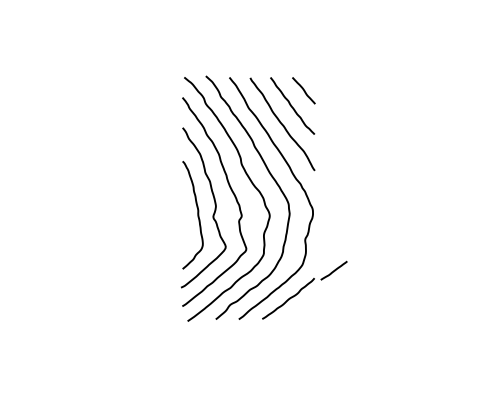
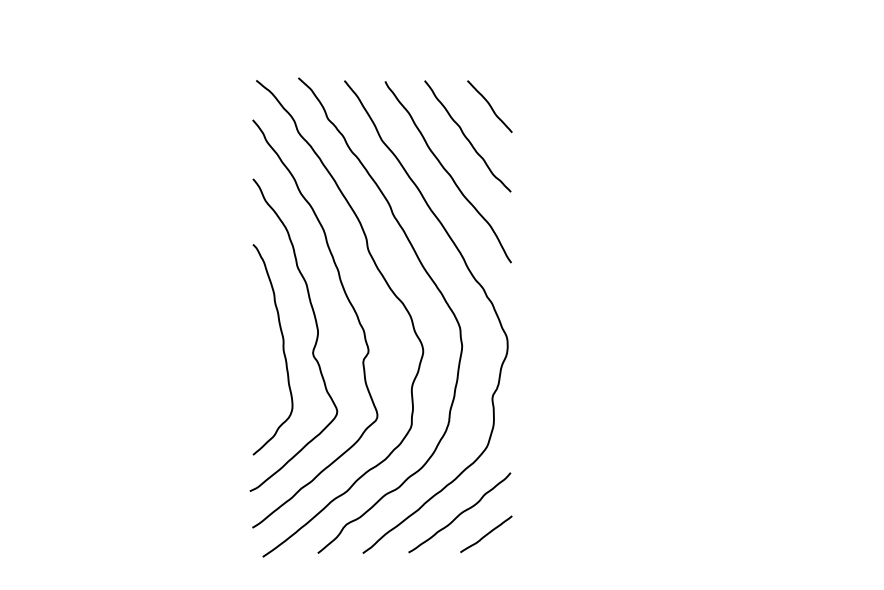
line: (333, 270) -> (485, 533), moved

